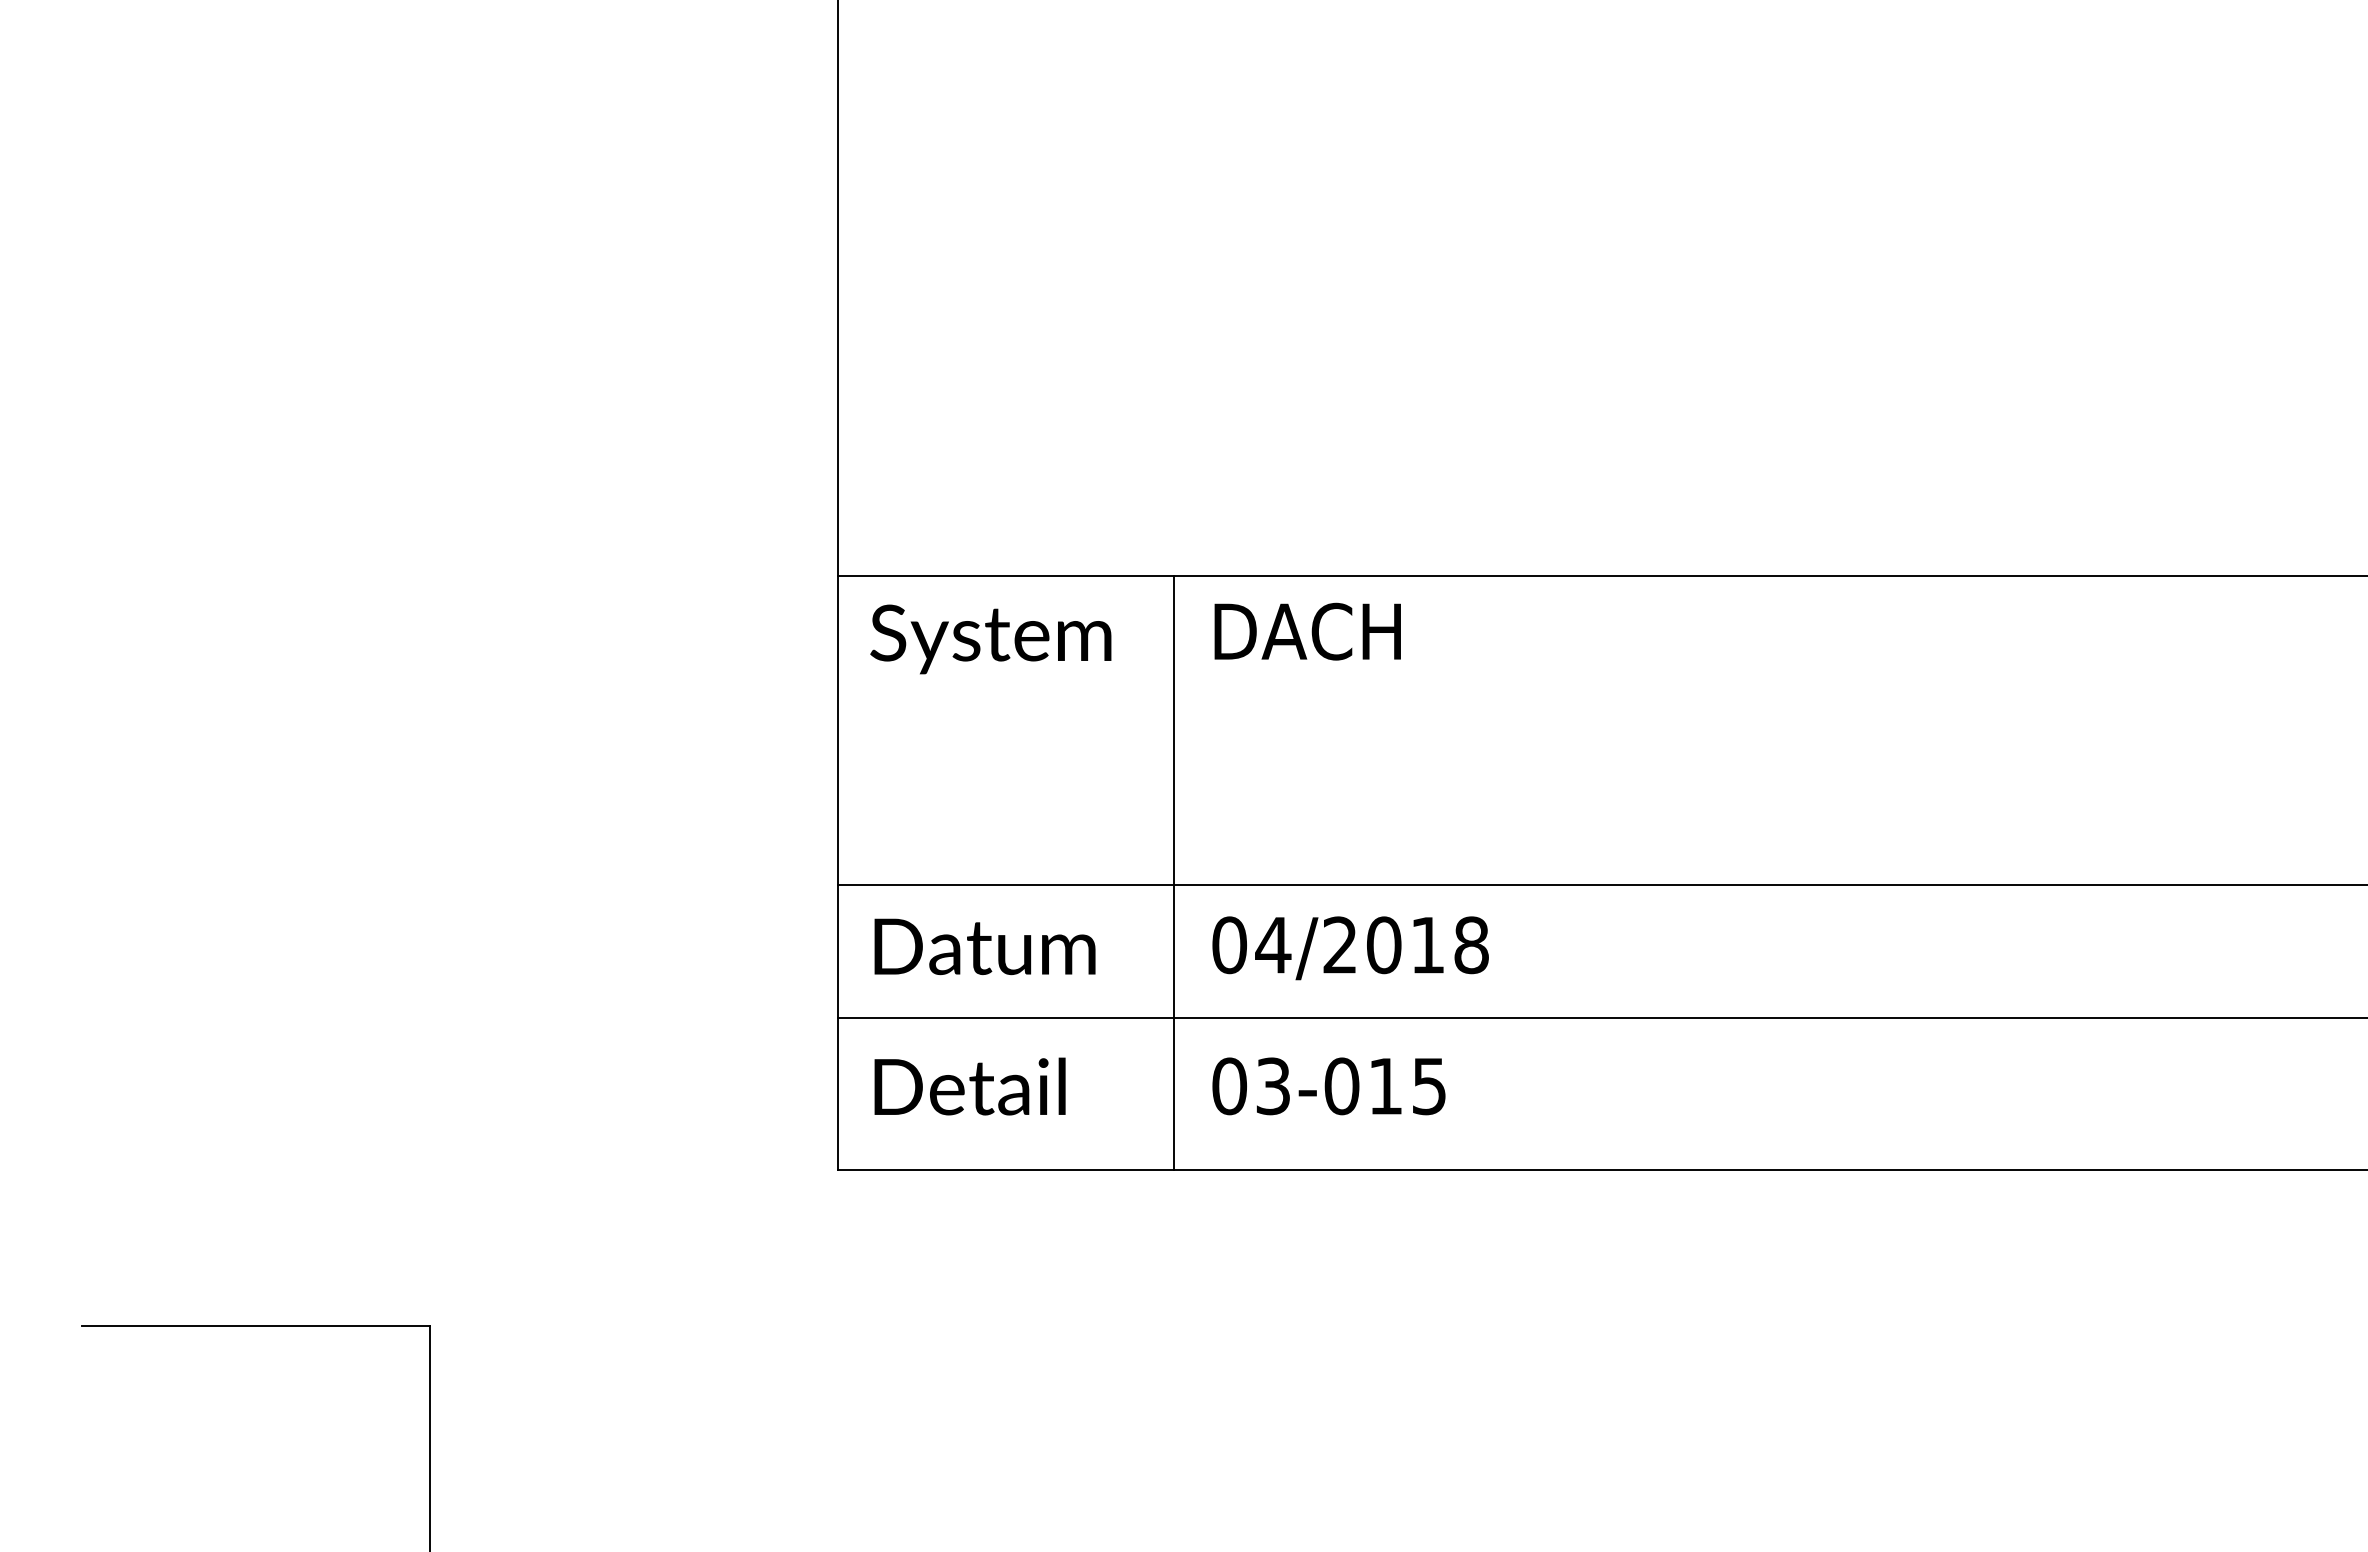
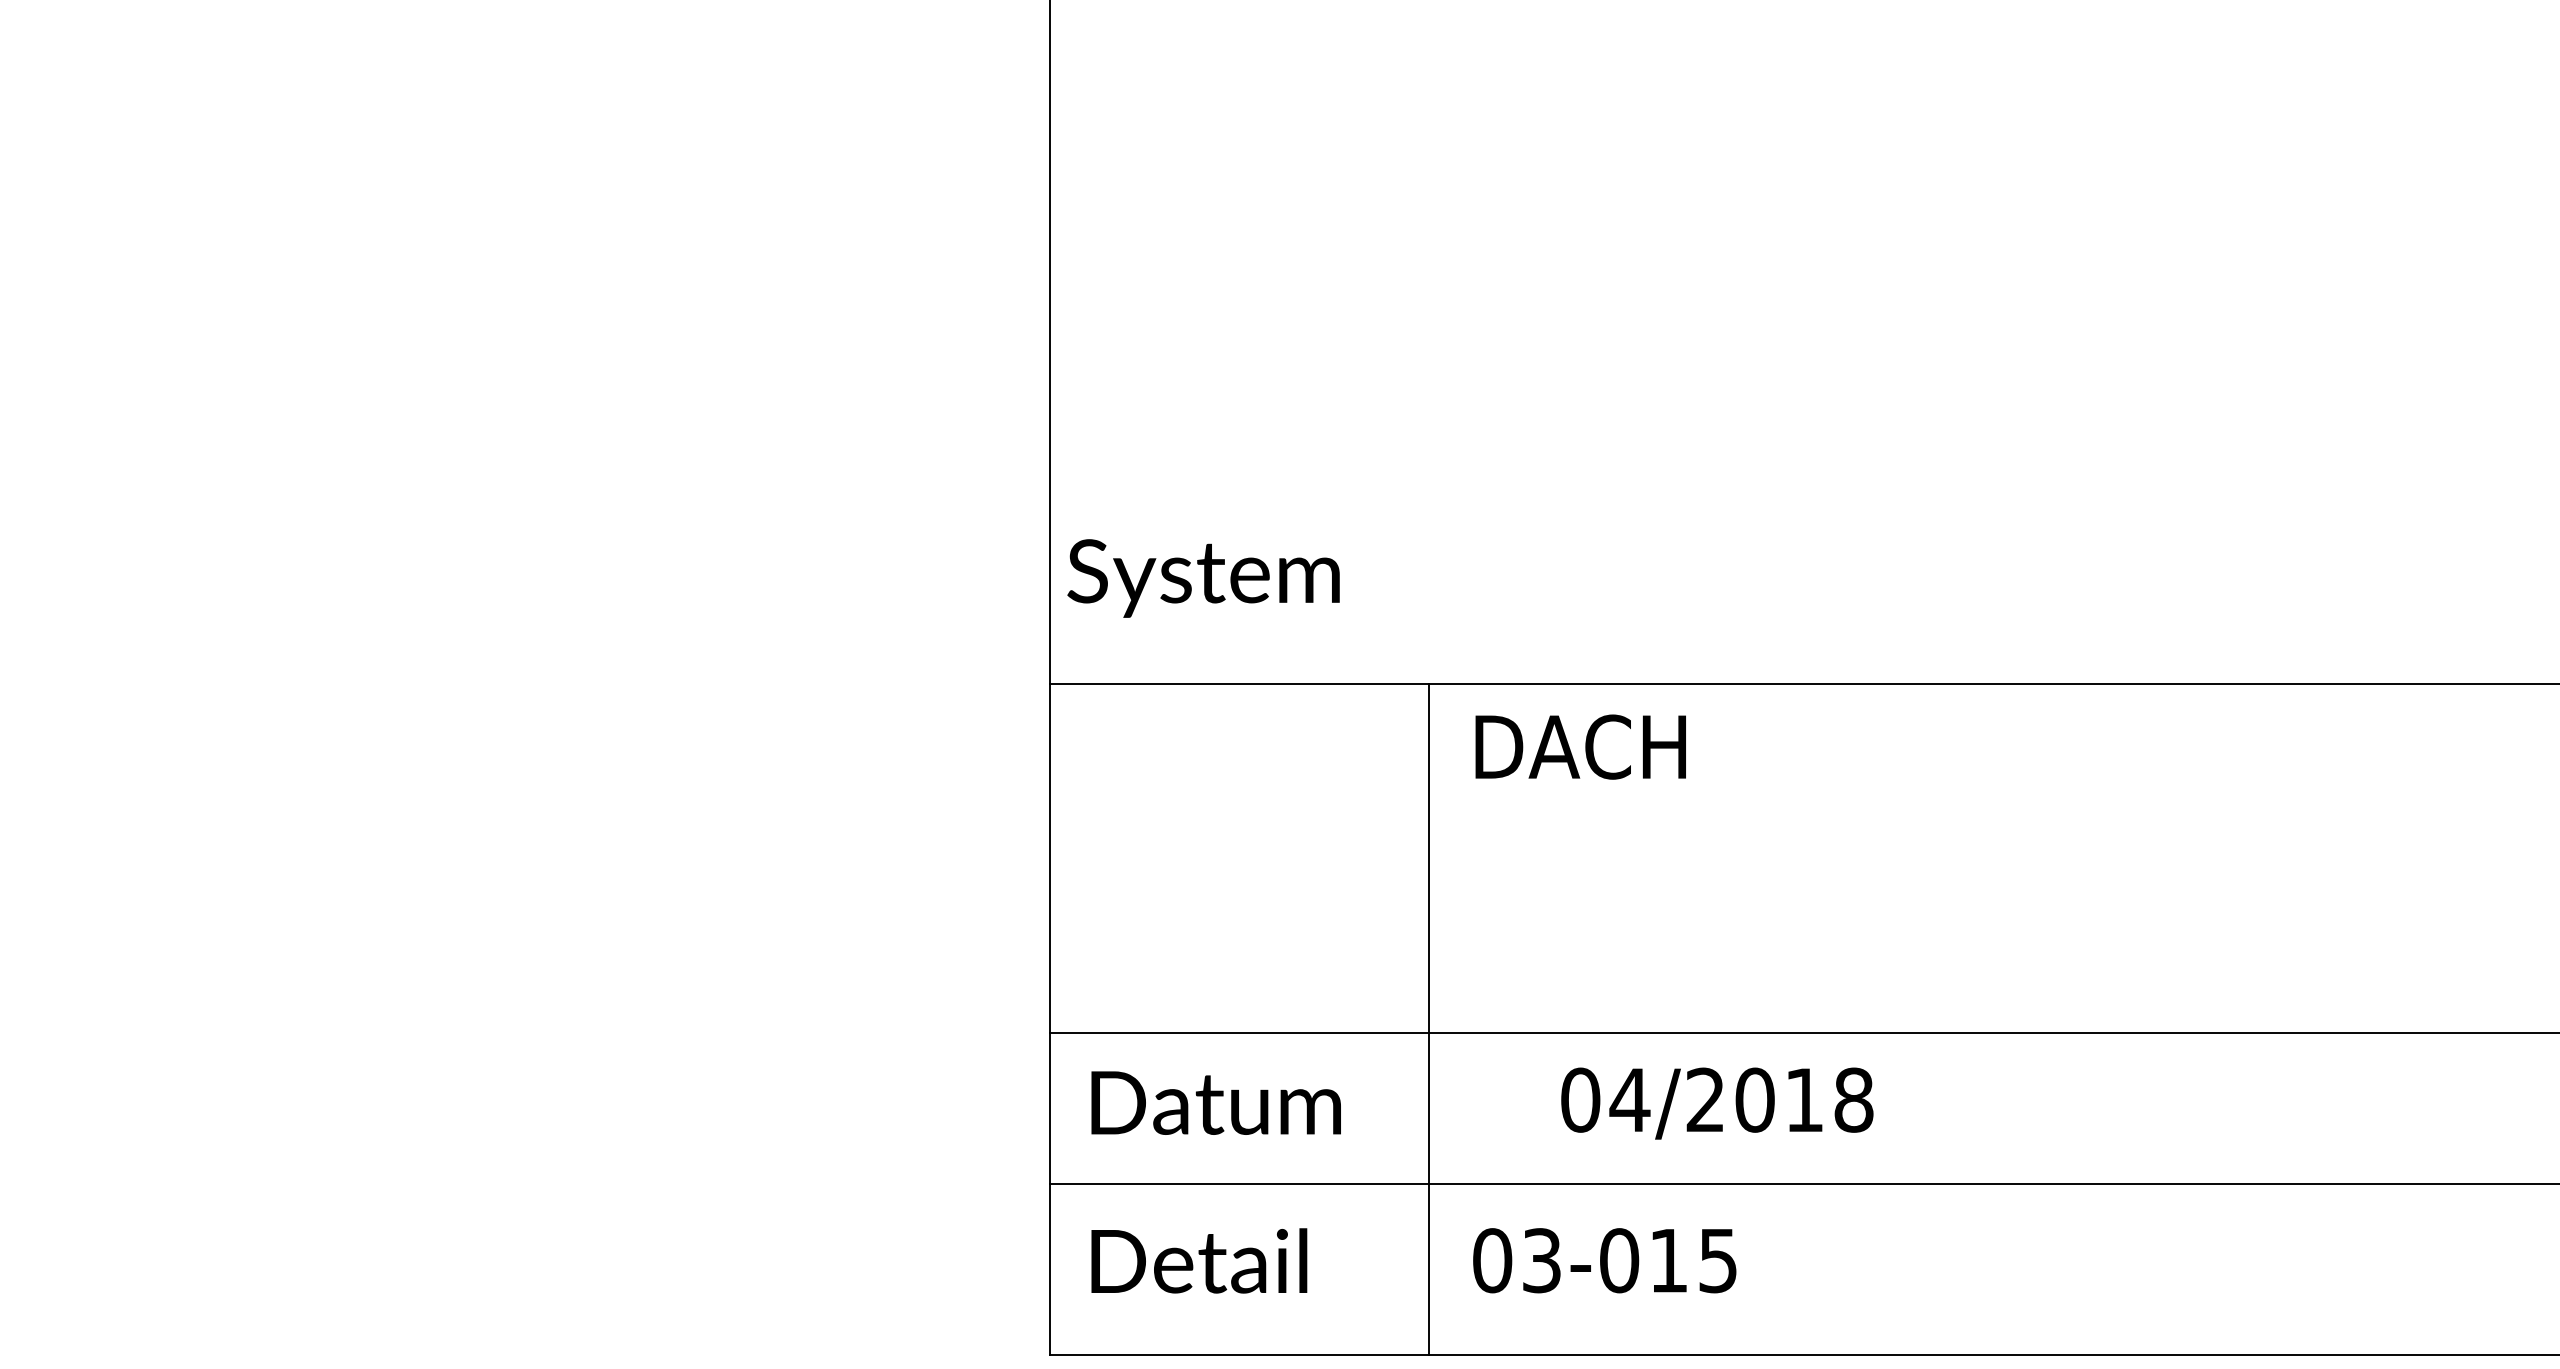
text: (990, 639) -> (1203, 578), moved
text: (1350, 948) -> (1717, 1103), moved

